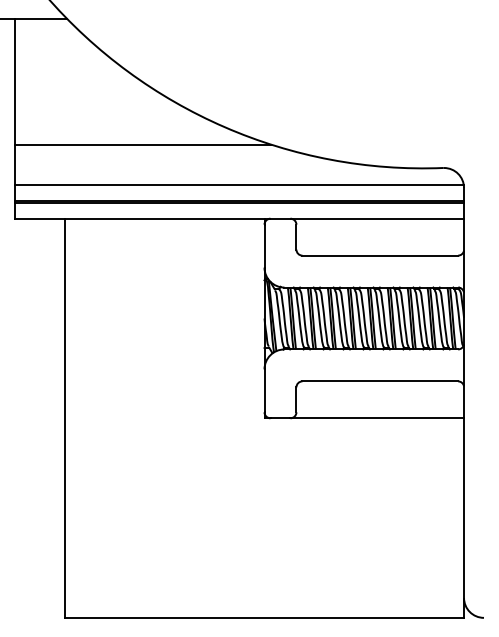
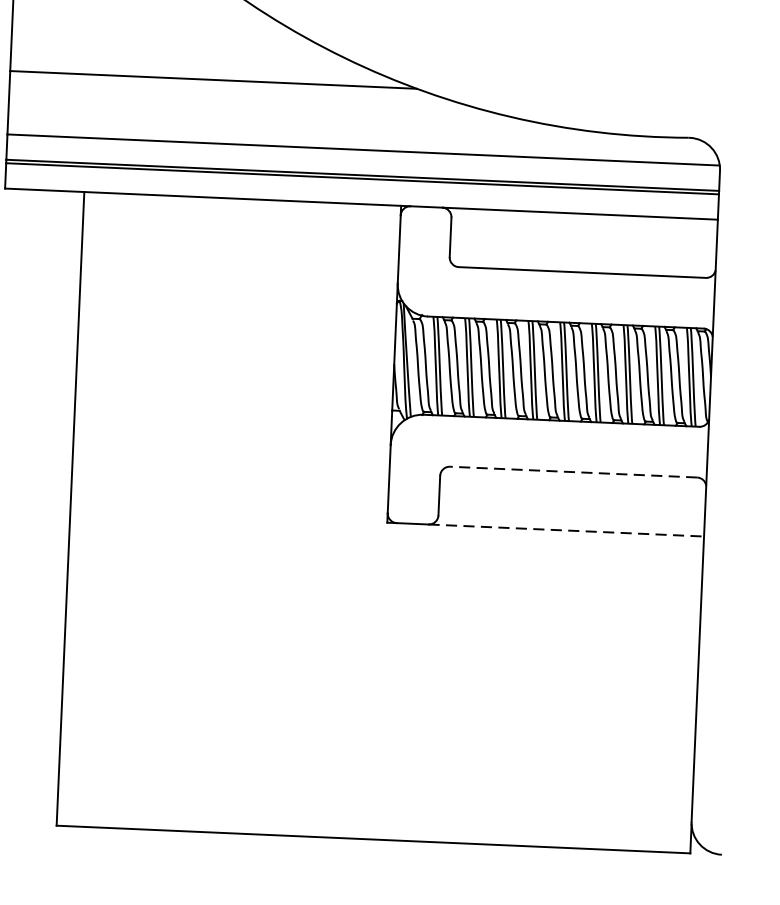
line: (380, 381) -> (574, 472), solid -> dashed
line: (377, 418) -> (566, 530), solid -> dashed

